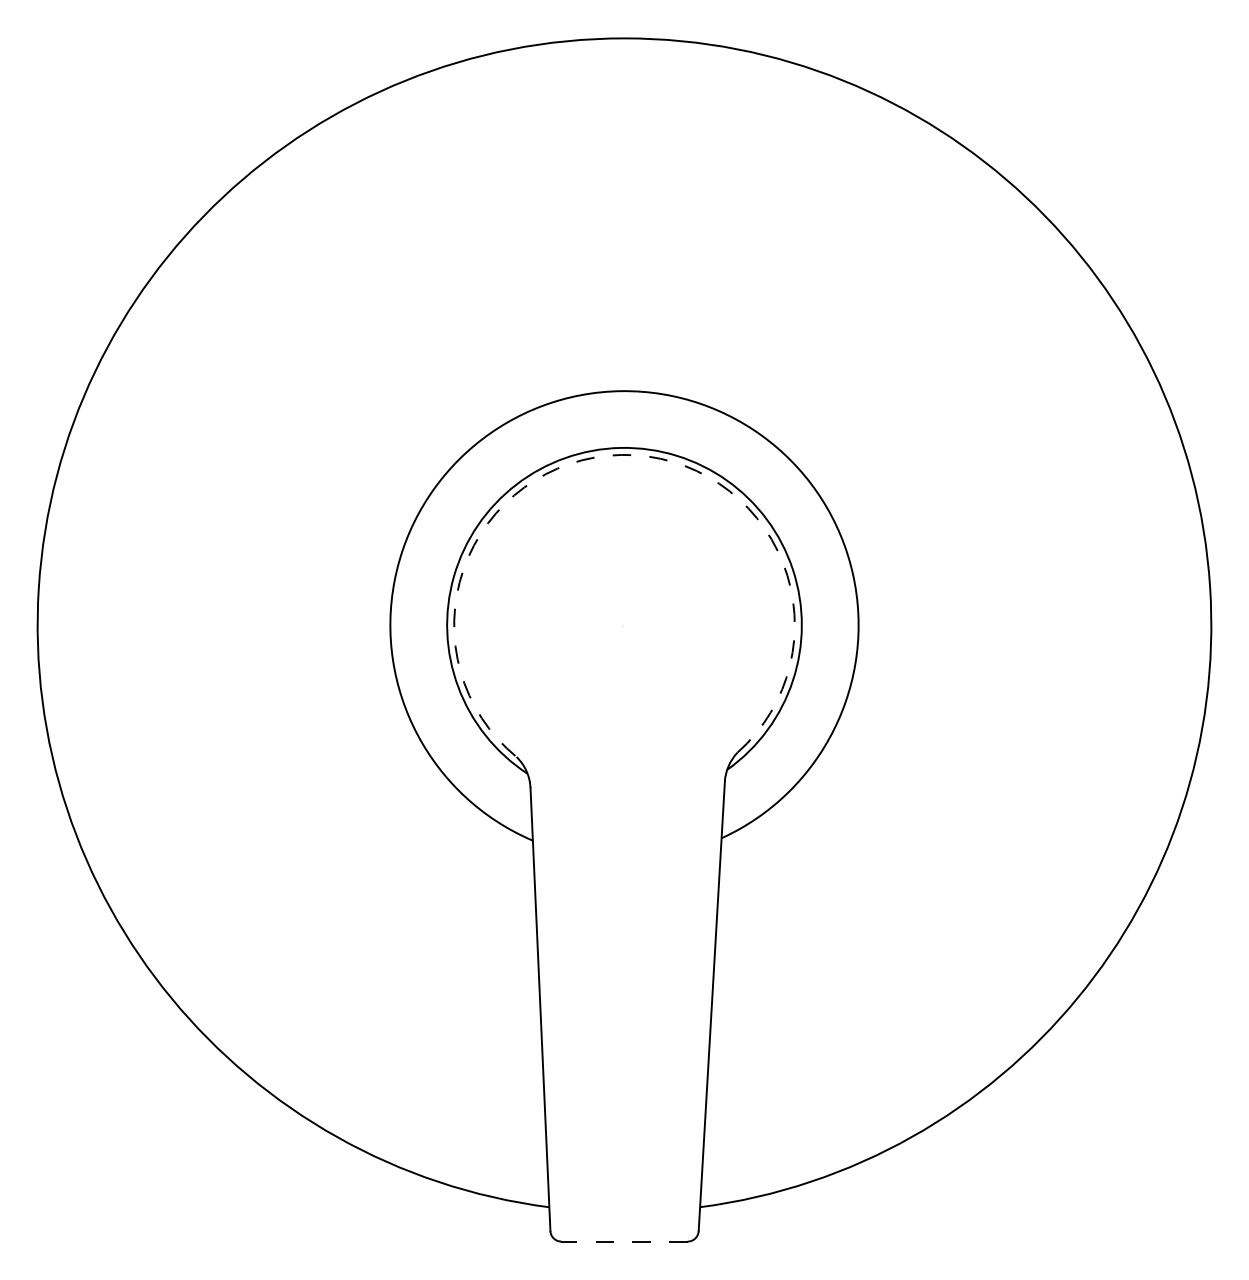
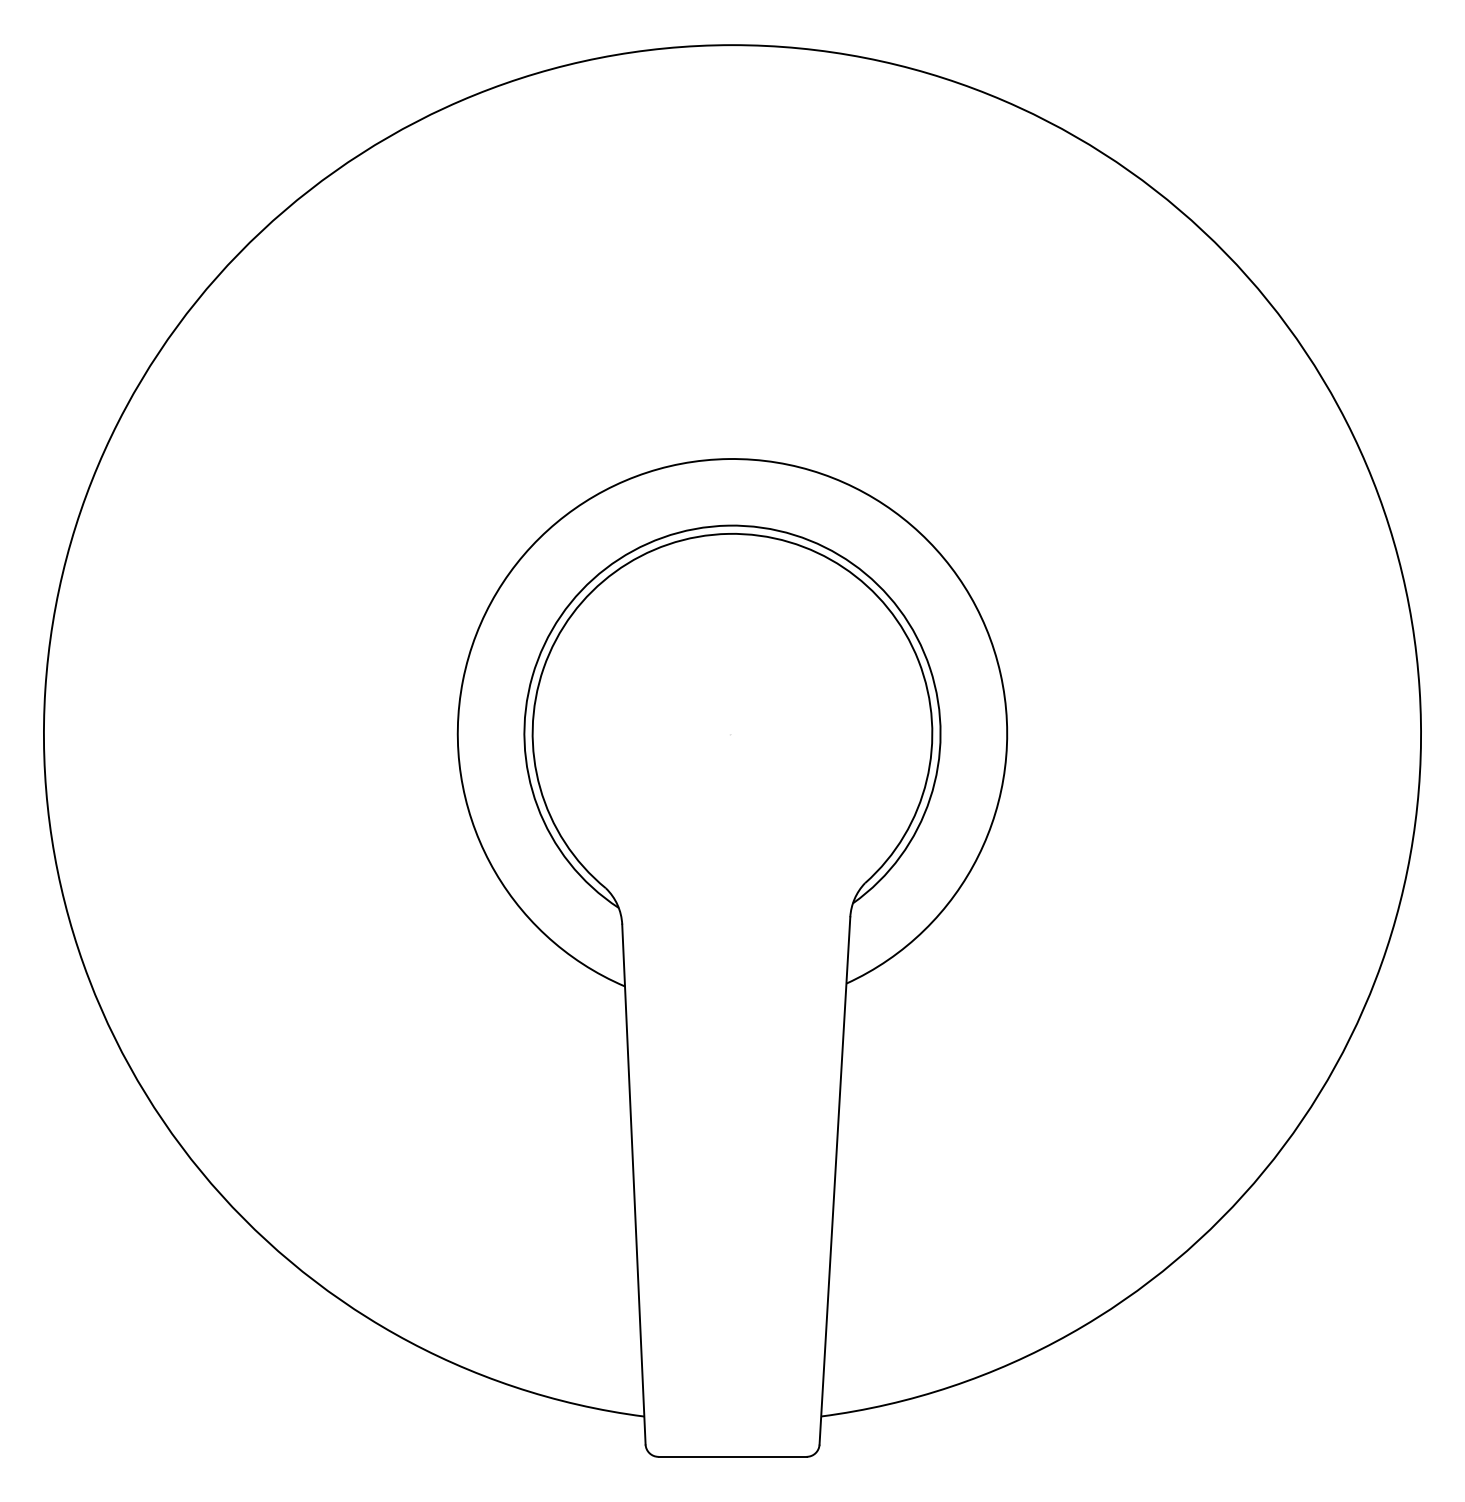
arc: (621, 454) -> (728, 533), dashed -> solid
line: (624, 1241) -> (732, 1456), dashed -> solid

